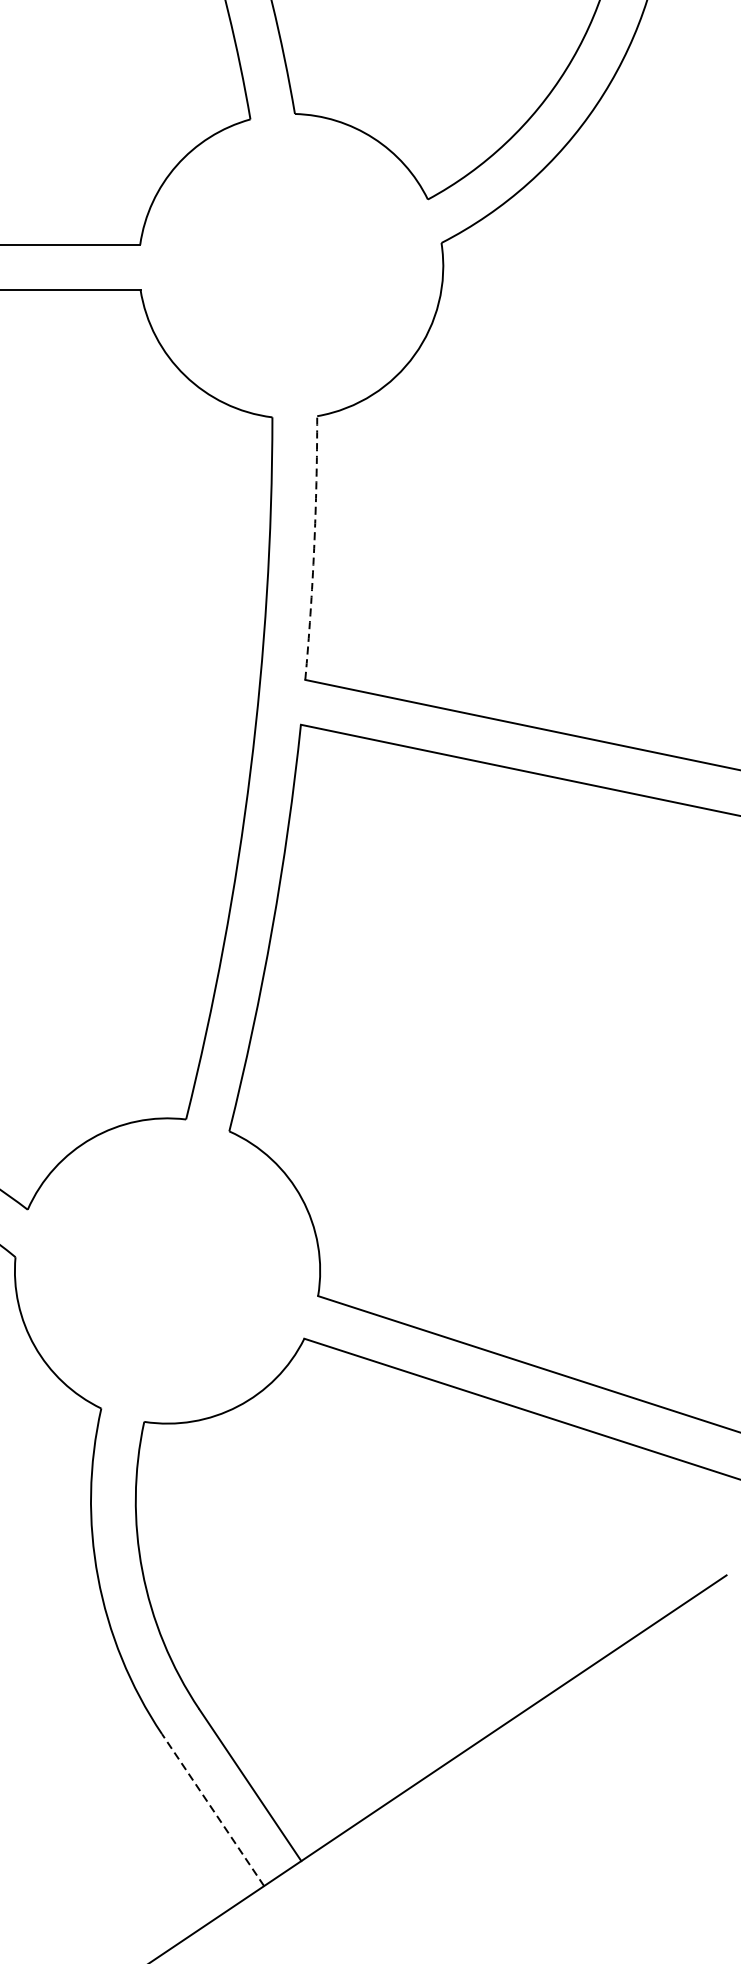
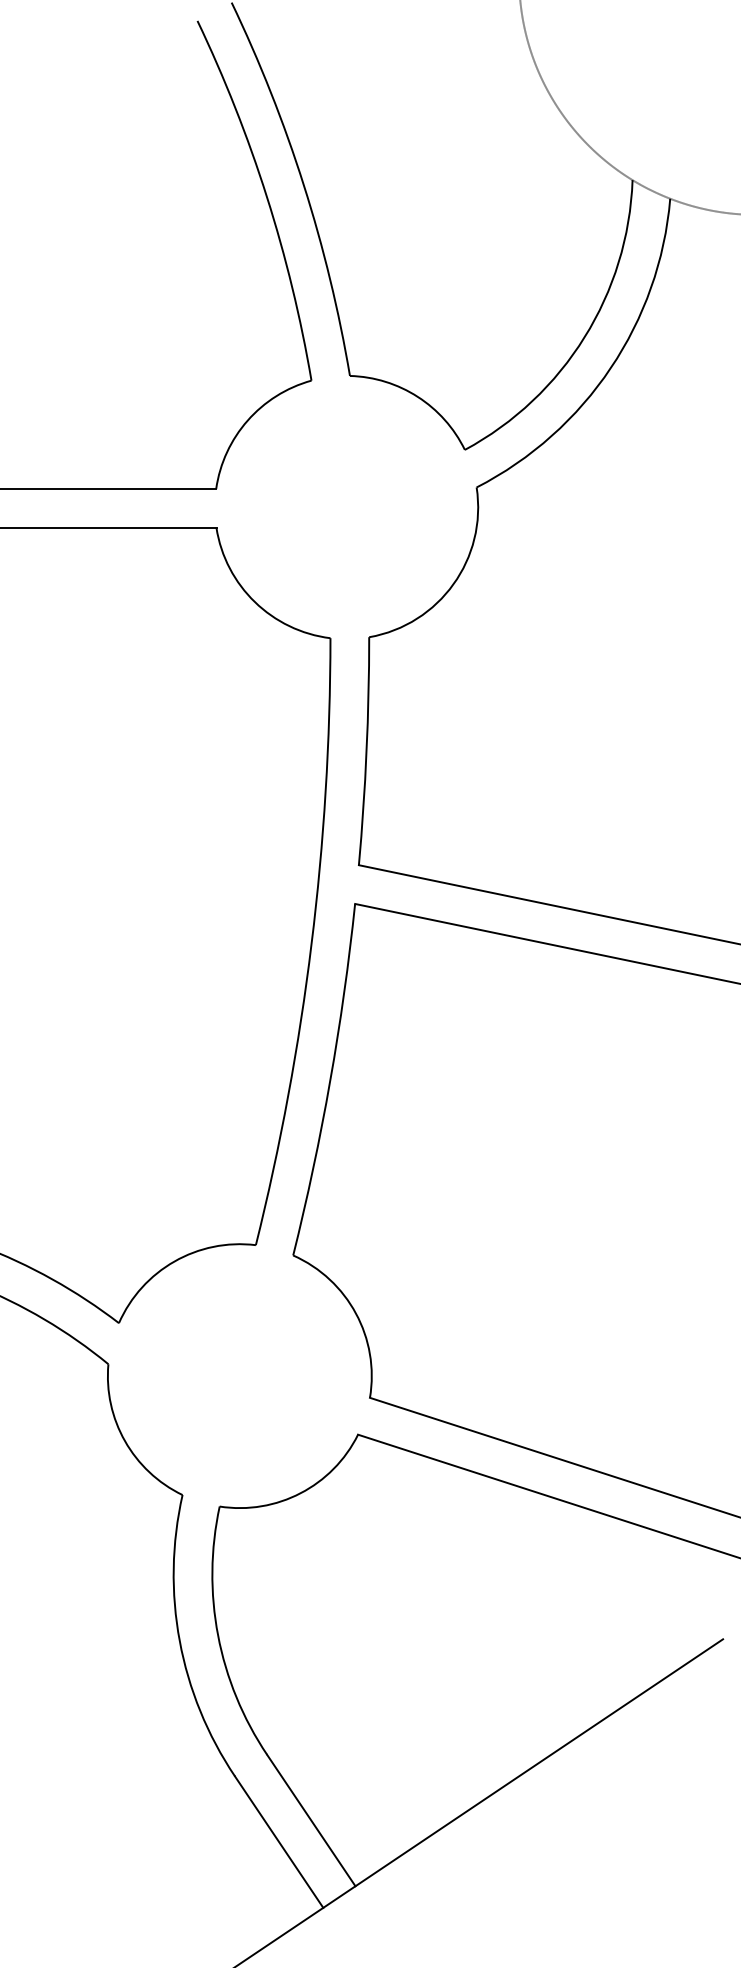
arc: (314, 548) -> (366, 751), dashed -> solid
line: (212, 1809) -> (278, 1841), dashed -> solid

